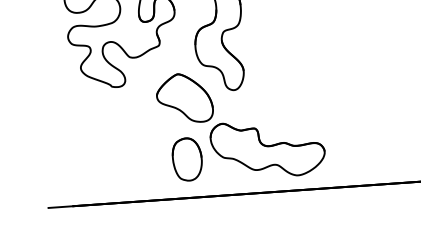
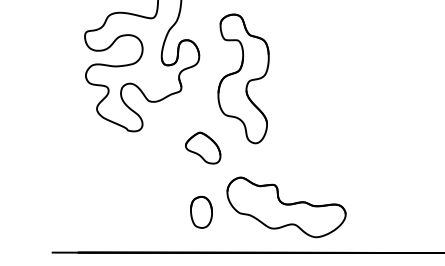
part: (183, 97) -> (202, 147), size x0.6
part: (187, 159) -> (201, 212), size x0.7

